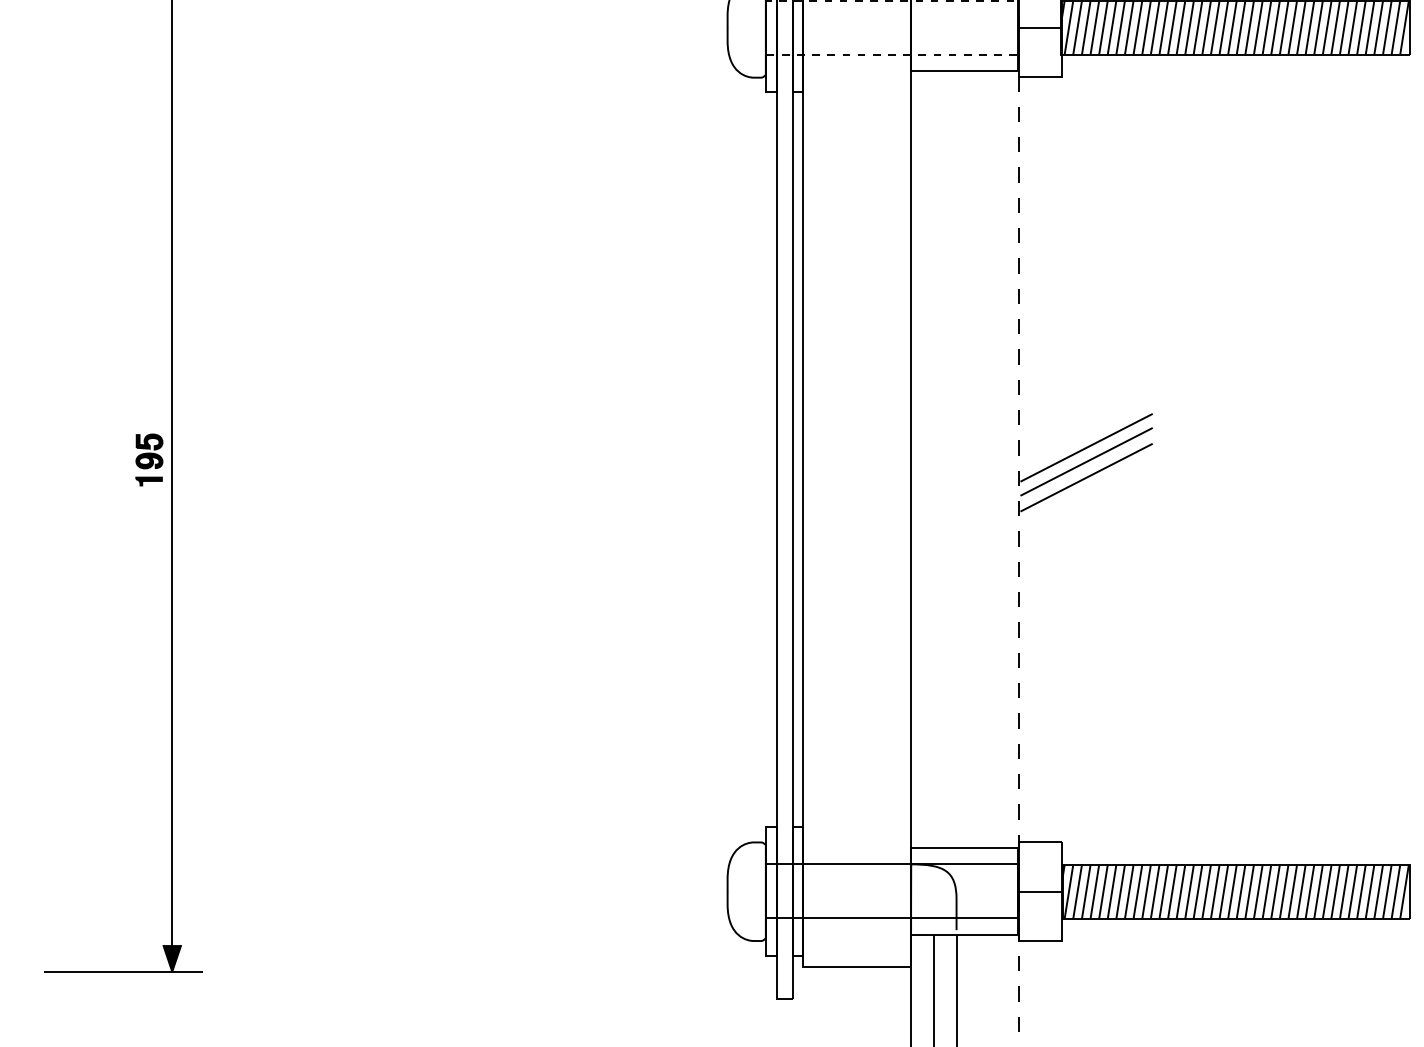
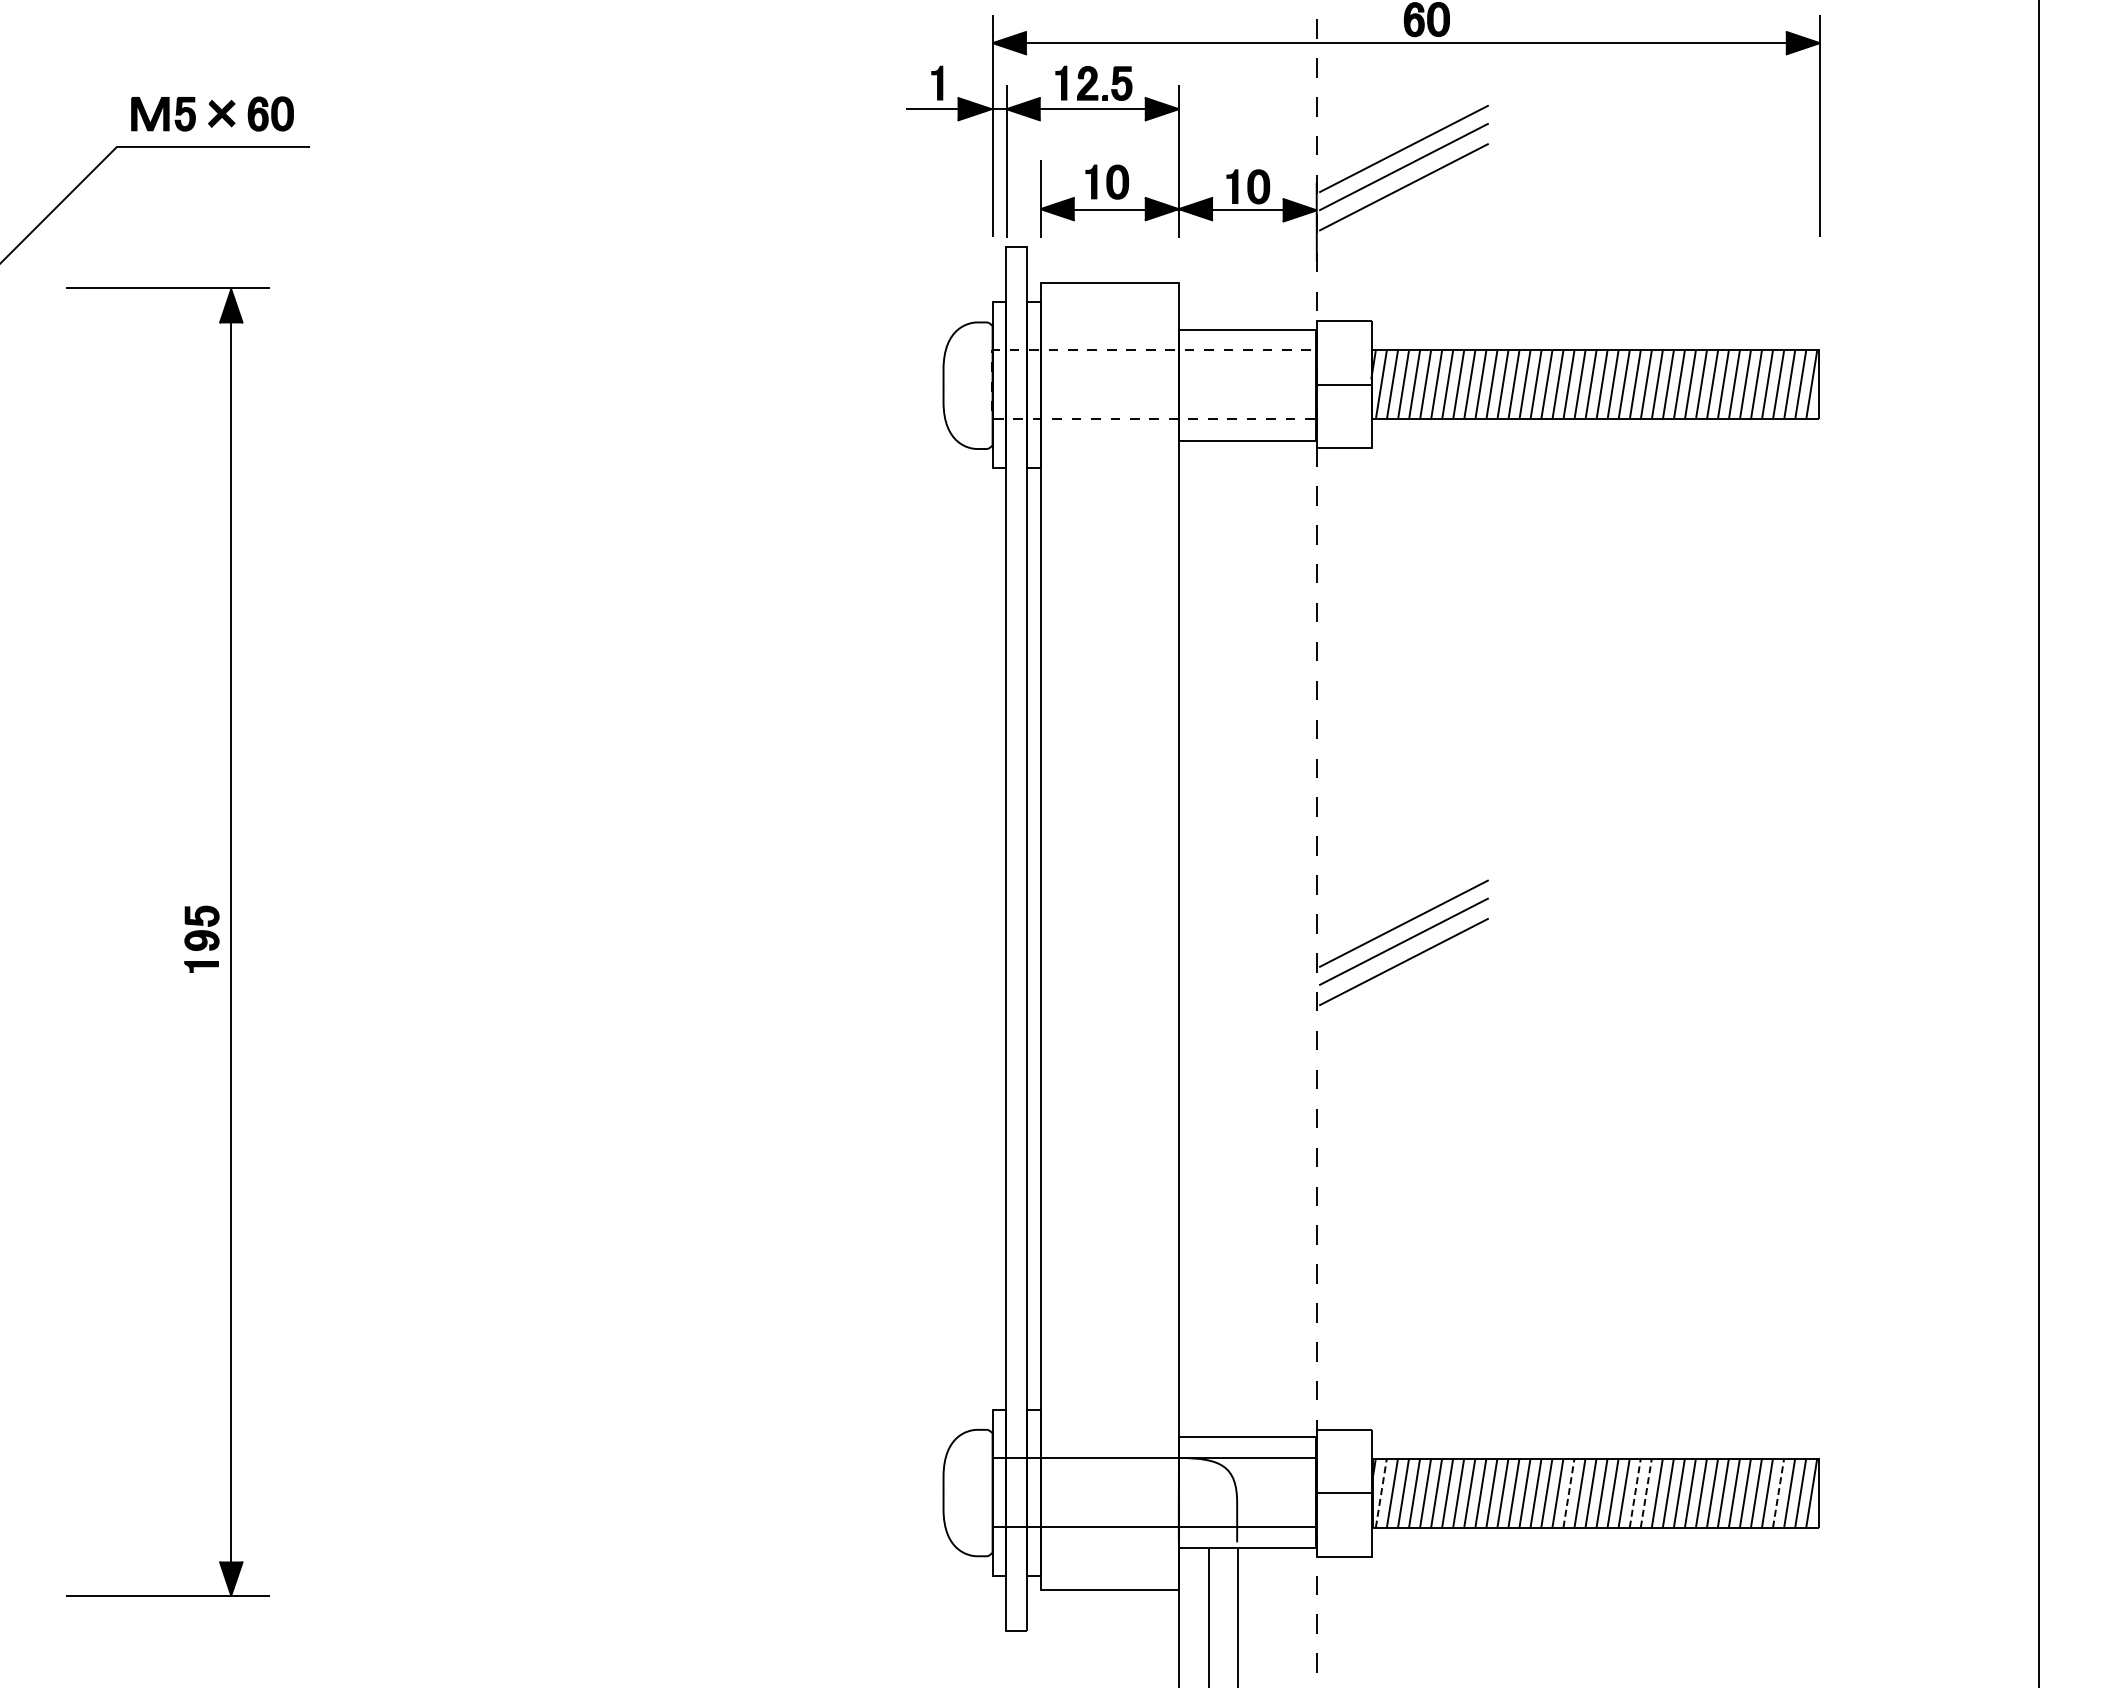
line: (1069, 892) -> (1381, 1493), solid -> dashed
line: (1214, 892) -> (1568, 1493), solid -> dashed
line: (1267, 892) -> (1635, 1493), solid -> dashed
line: (1275, 892) -> (1646, 1493), solid -> dashed
line: (1378, 892) -> (1778, 1493), solid -> dashed

